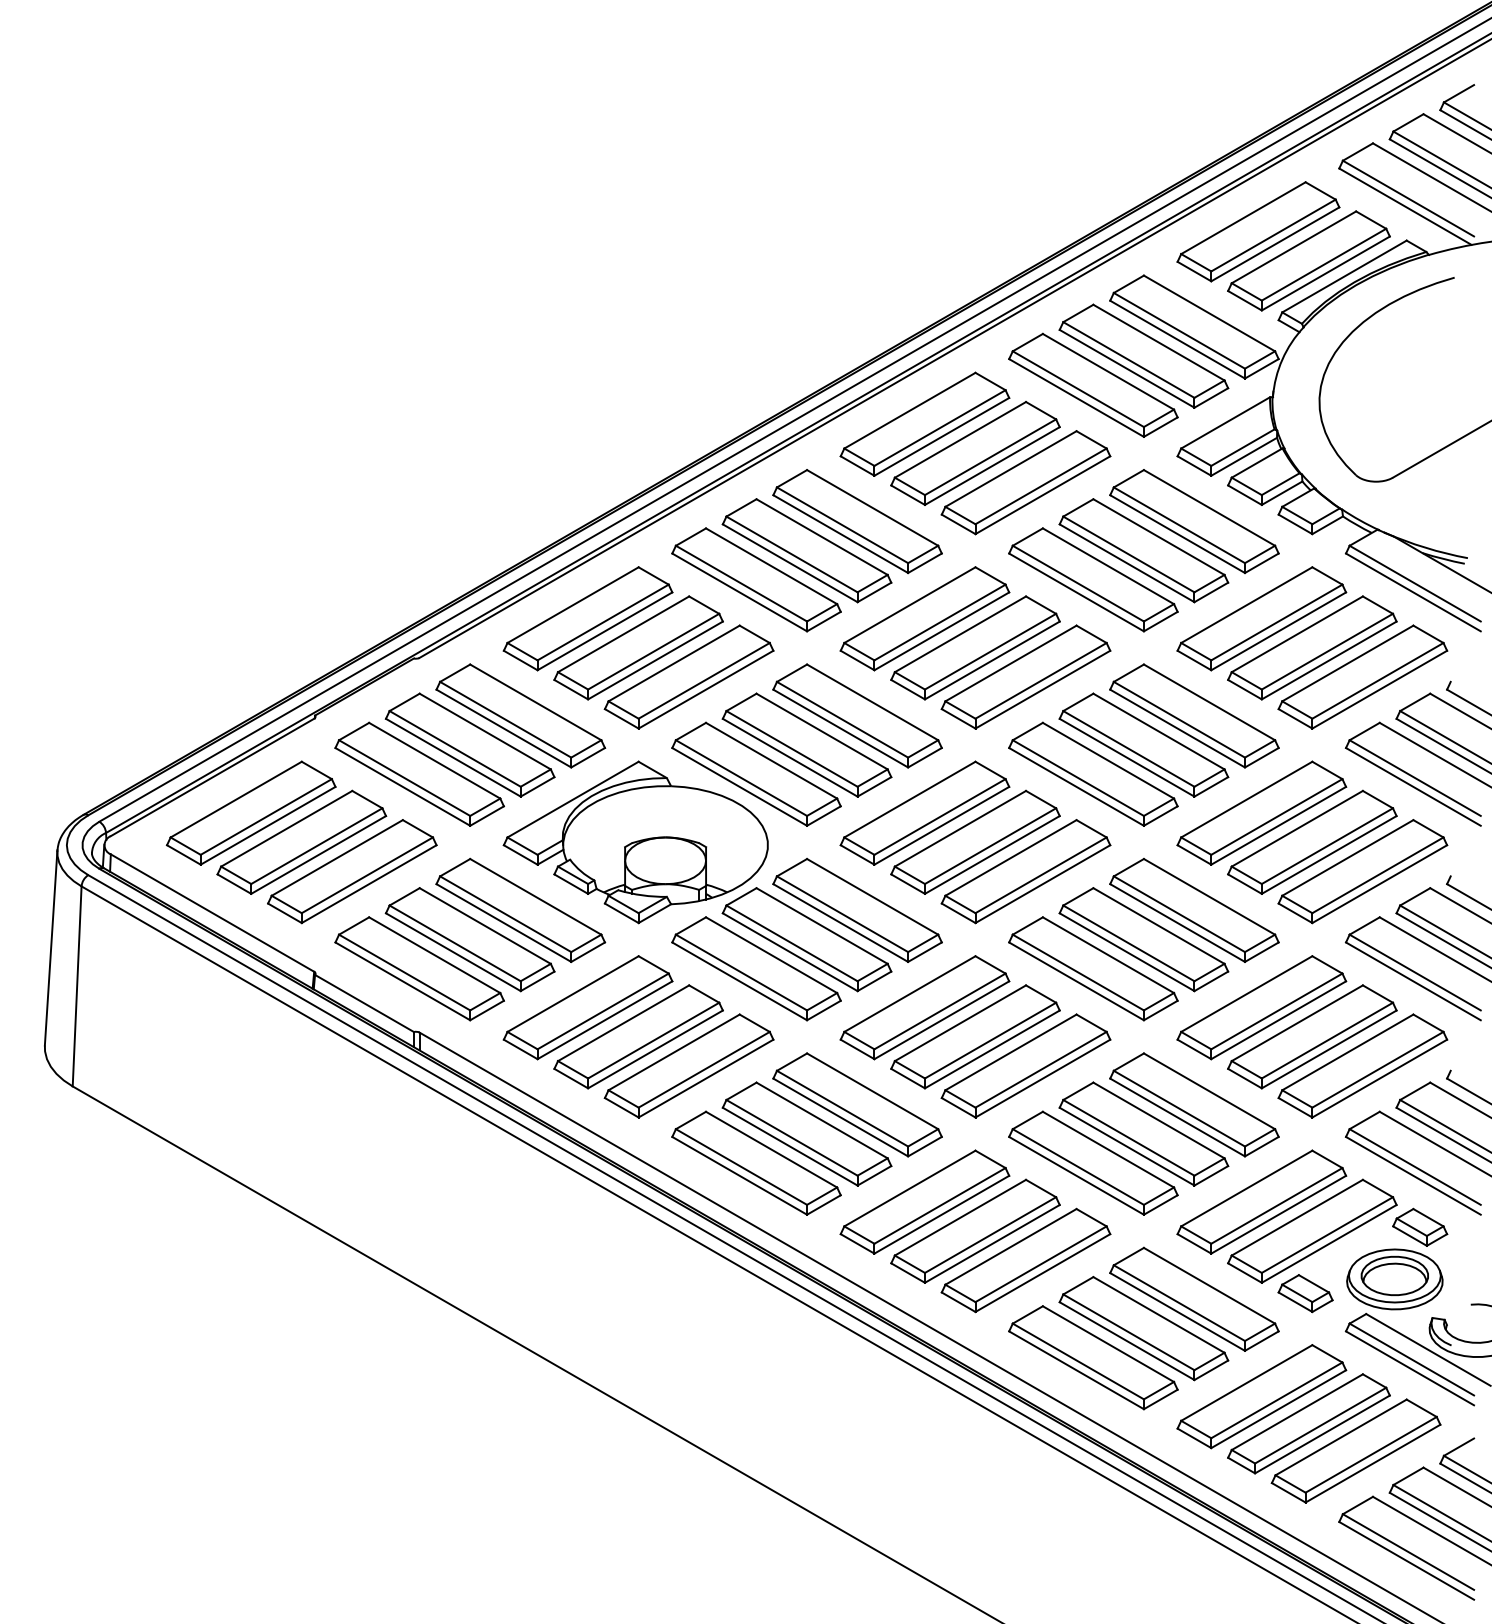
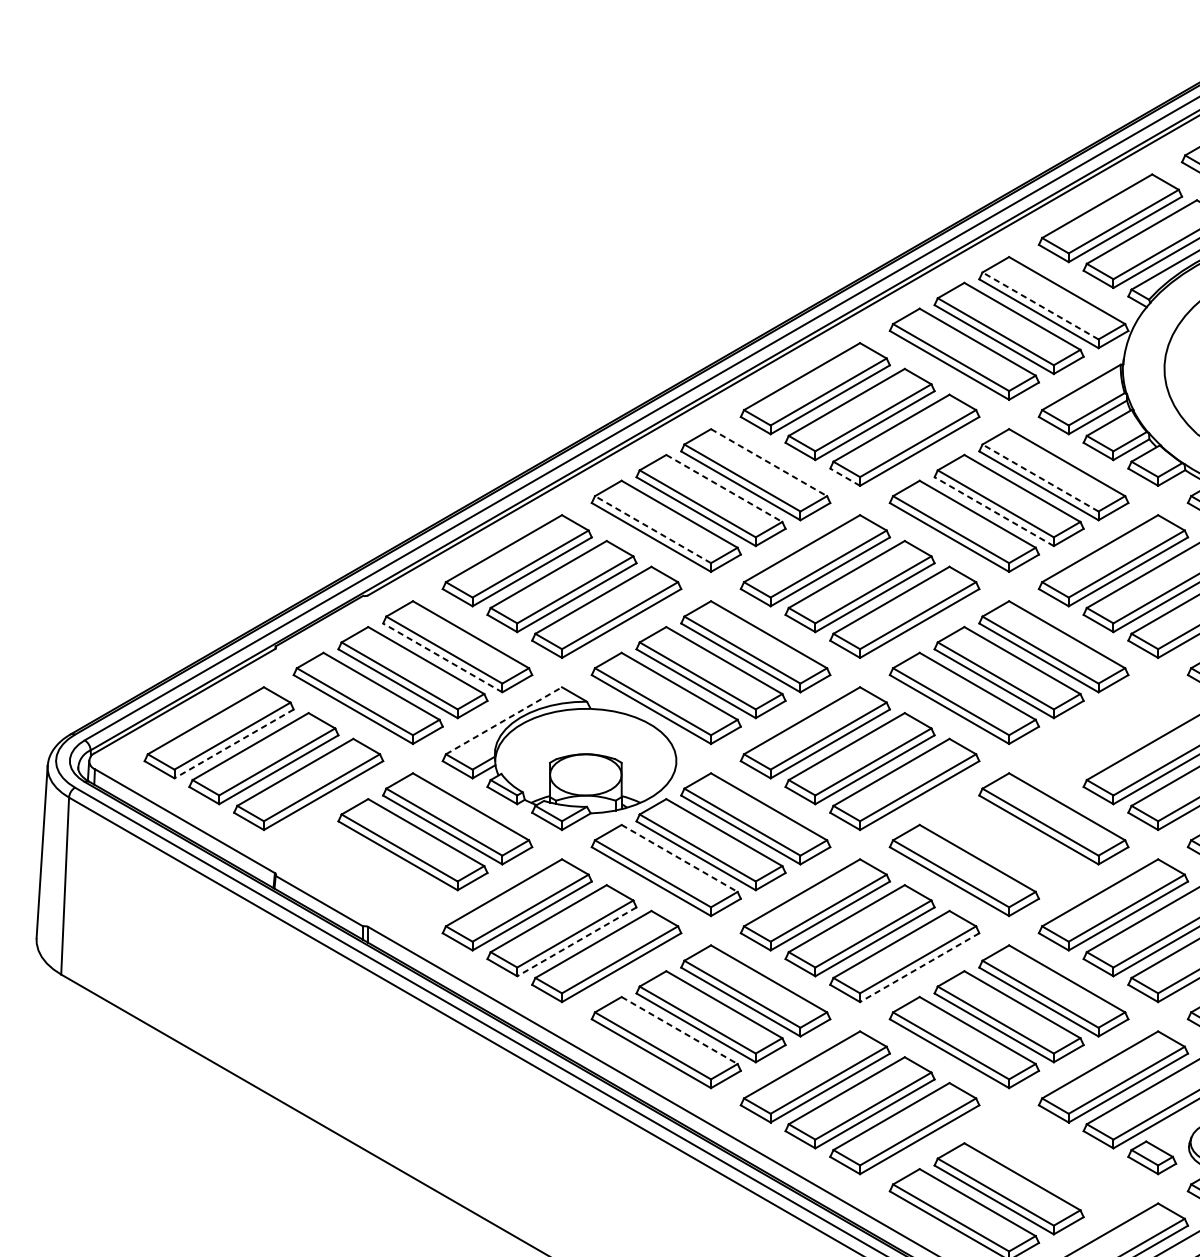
line: (1179, 330) -> (1040, 305), solid -> dashed
line: (872, 507) -> (768, 462), solid -> dashed
line: (958, 524) -> (845, 477), solid -> dashed
line: (1179, 525) -> (1040, 478), solid -> dashed
line: (822, 537) -> (724, 488), solid -> dashed
line: (1127, 563) -> (994, 511), solid -> dashed
line: (741, 583) -> (653, 529), solid -> dashed
line: (503, 728) -> (442, 657), solid -> dashed
line: (573, 799) -> (504, 720), solid -> dashed
part: (1261, 812) -> (1113, 732), removed
line: (268, 825) -> (234, 743), solid -> dashed
part: (1143, 939) -> (1008, 844), removed
line: (771, 955) -> (679, 858), solid -> dashed
part: (419, 968) -> (368, 870), removed
line: (655, 1049) -> (576, 941), solid -> dashed
line: (1042, 1078) -> (919, 967), solid -> dashed
line: (771, 1149) -> (679, 1030), solid -> dashed
part: (1194, 1298) -> (1053, 1162), removed

